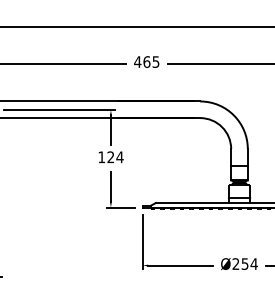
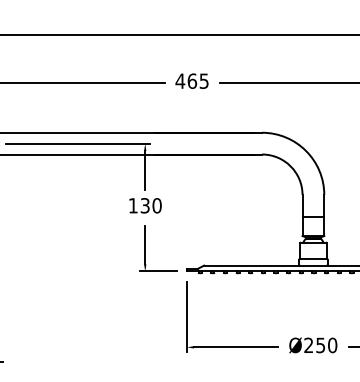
text: (115, 157) -> (151, 206), 124 -> 130
text: (253, 263) -> (331, 344), Ø254 -> Ø250

